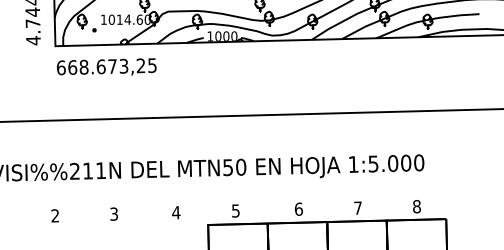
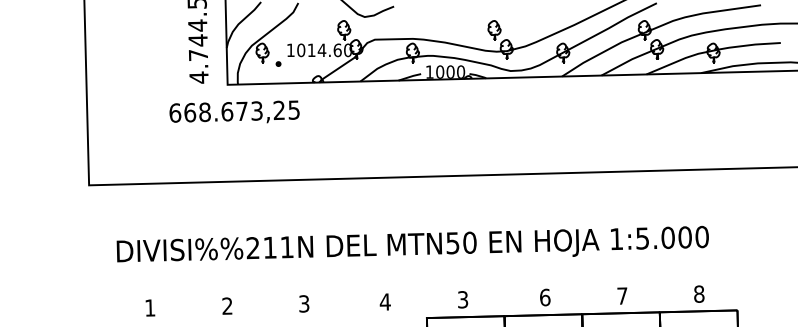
text: (106, 66) -> (234, 111), moved
text: (236, 210) -> (463, 299), 5 -> 3

